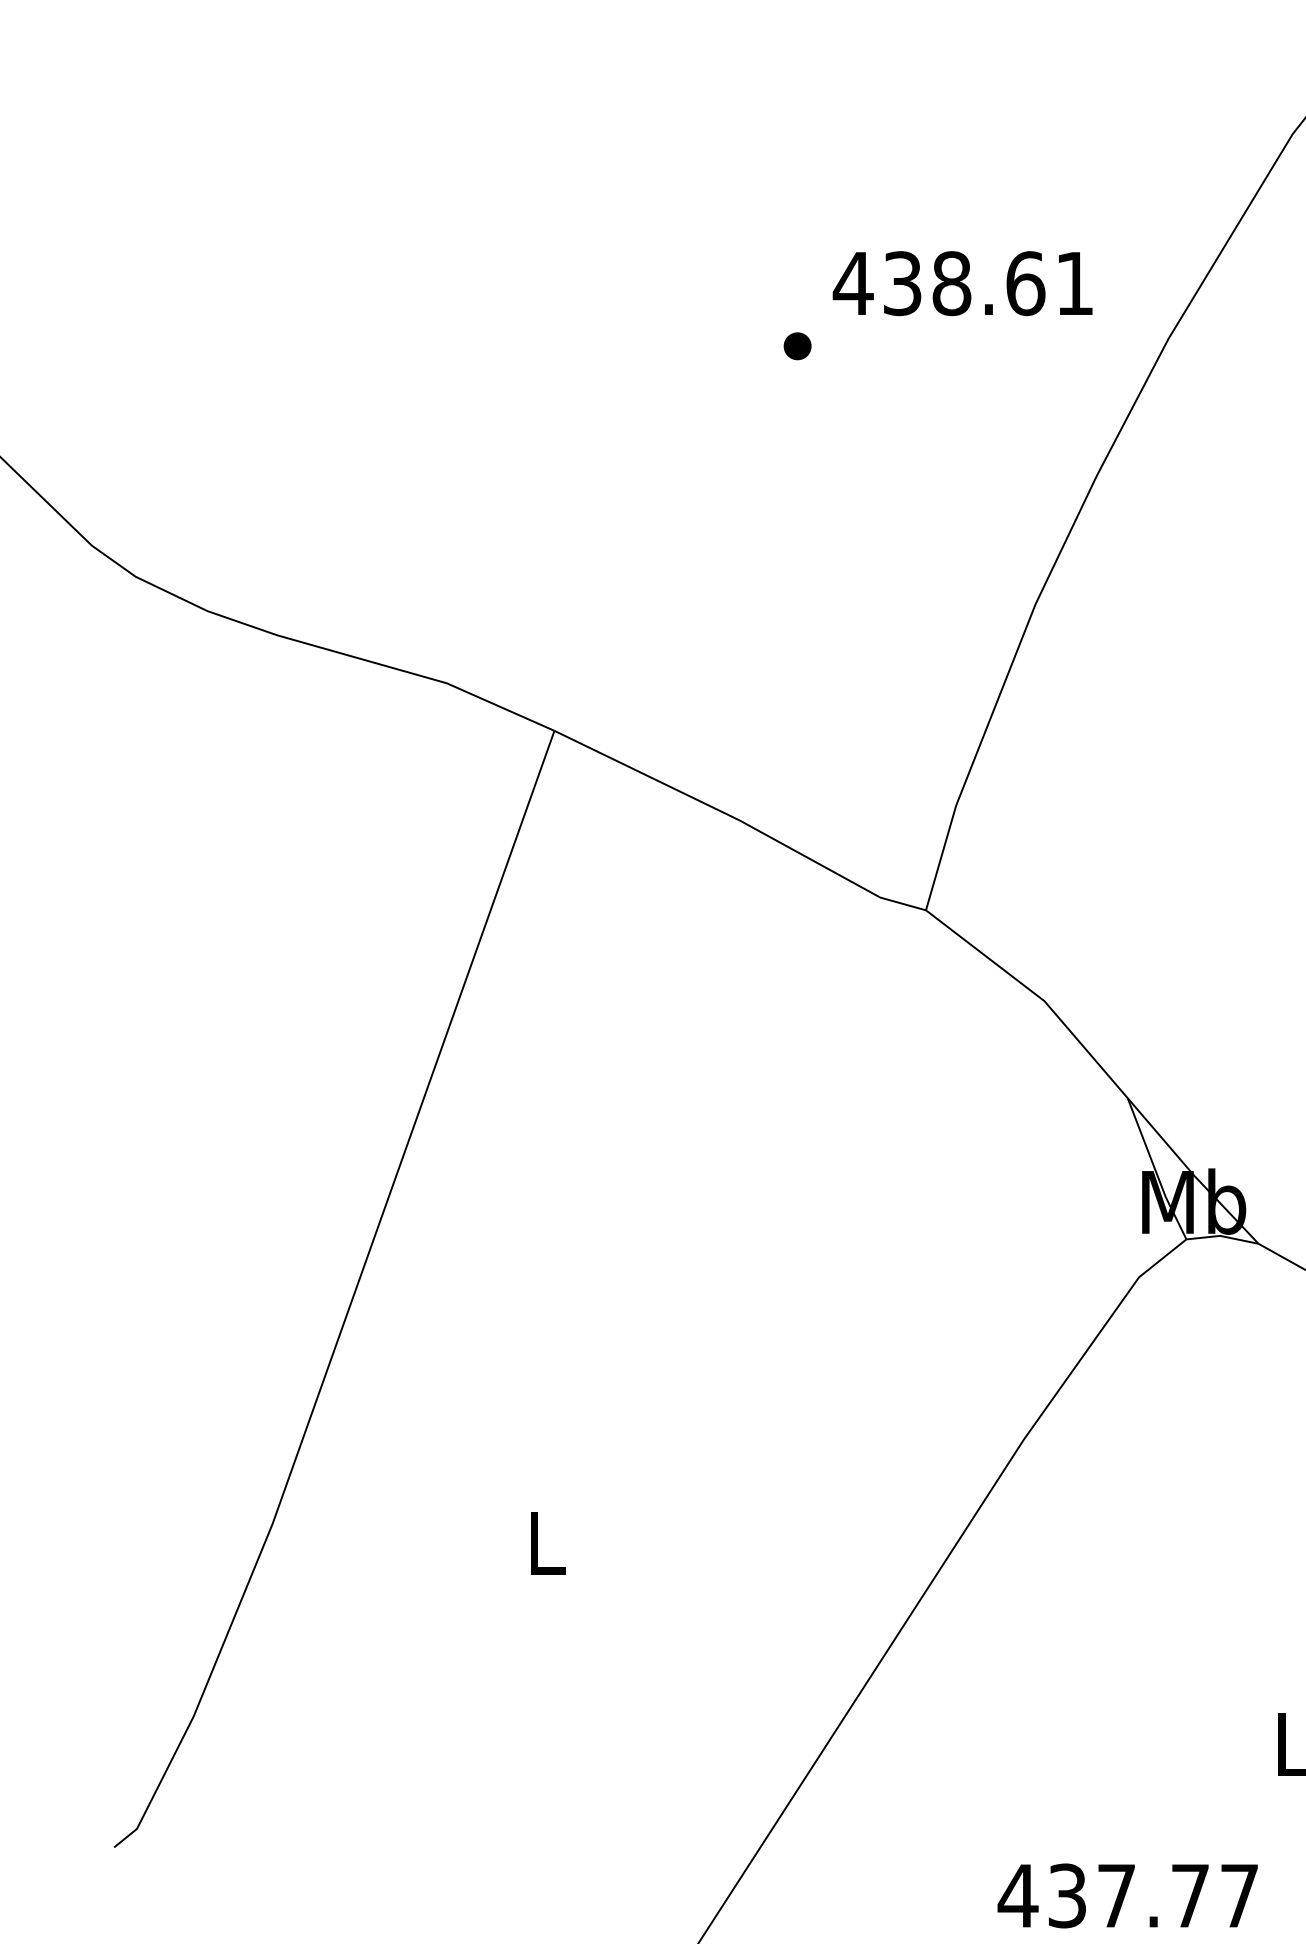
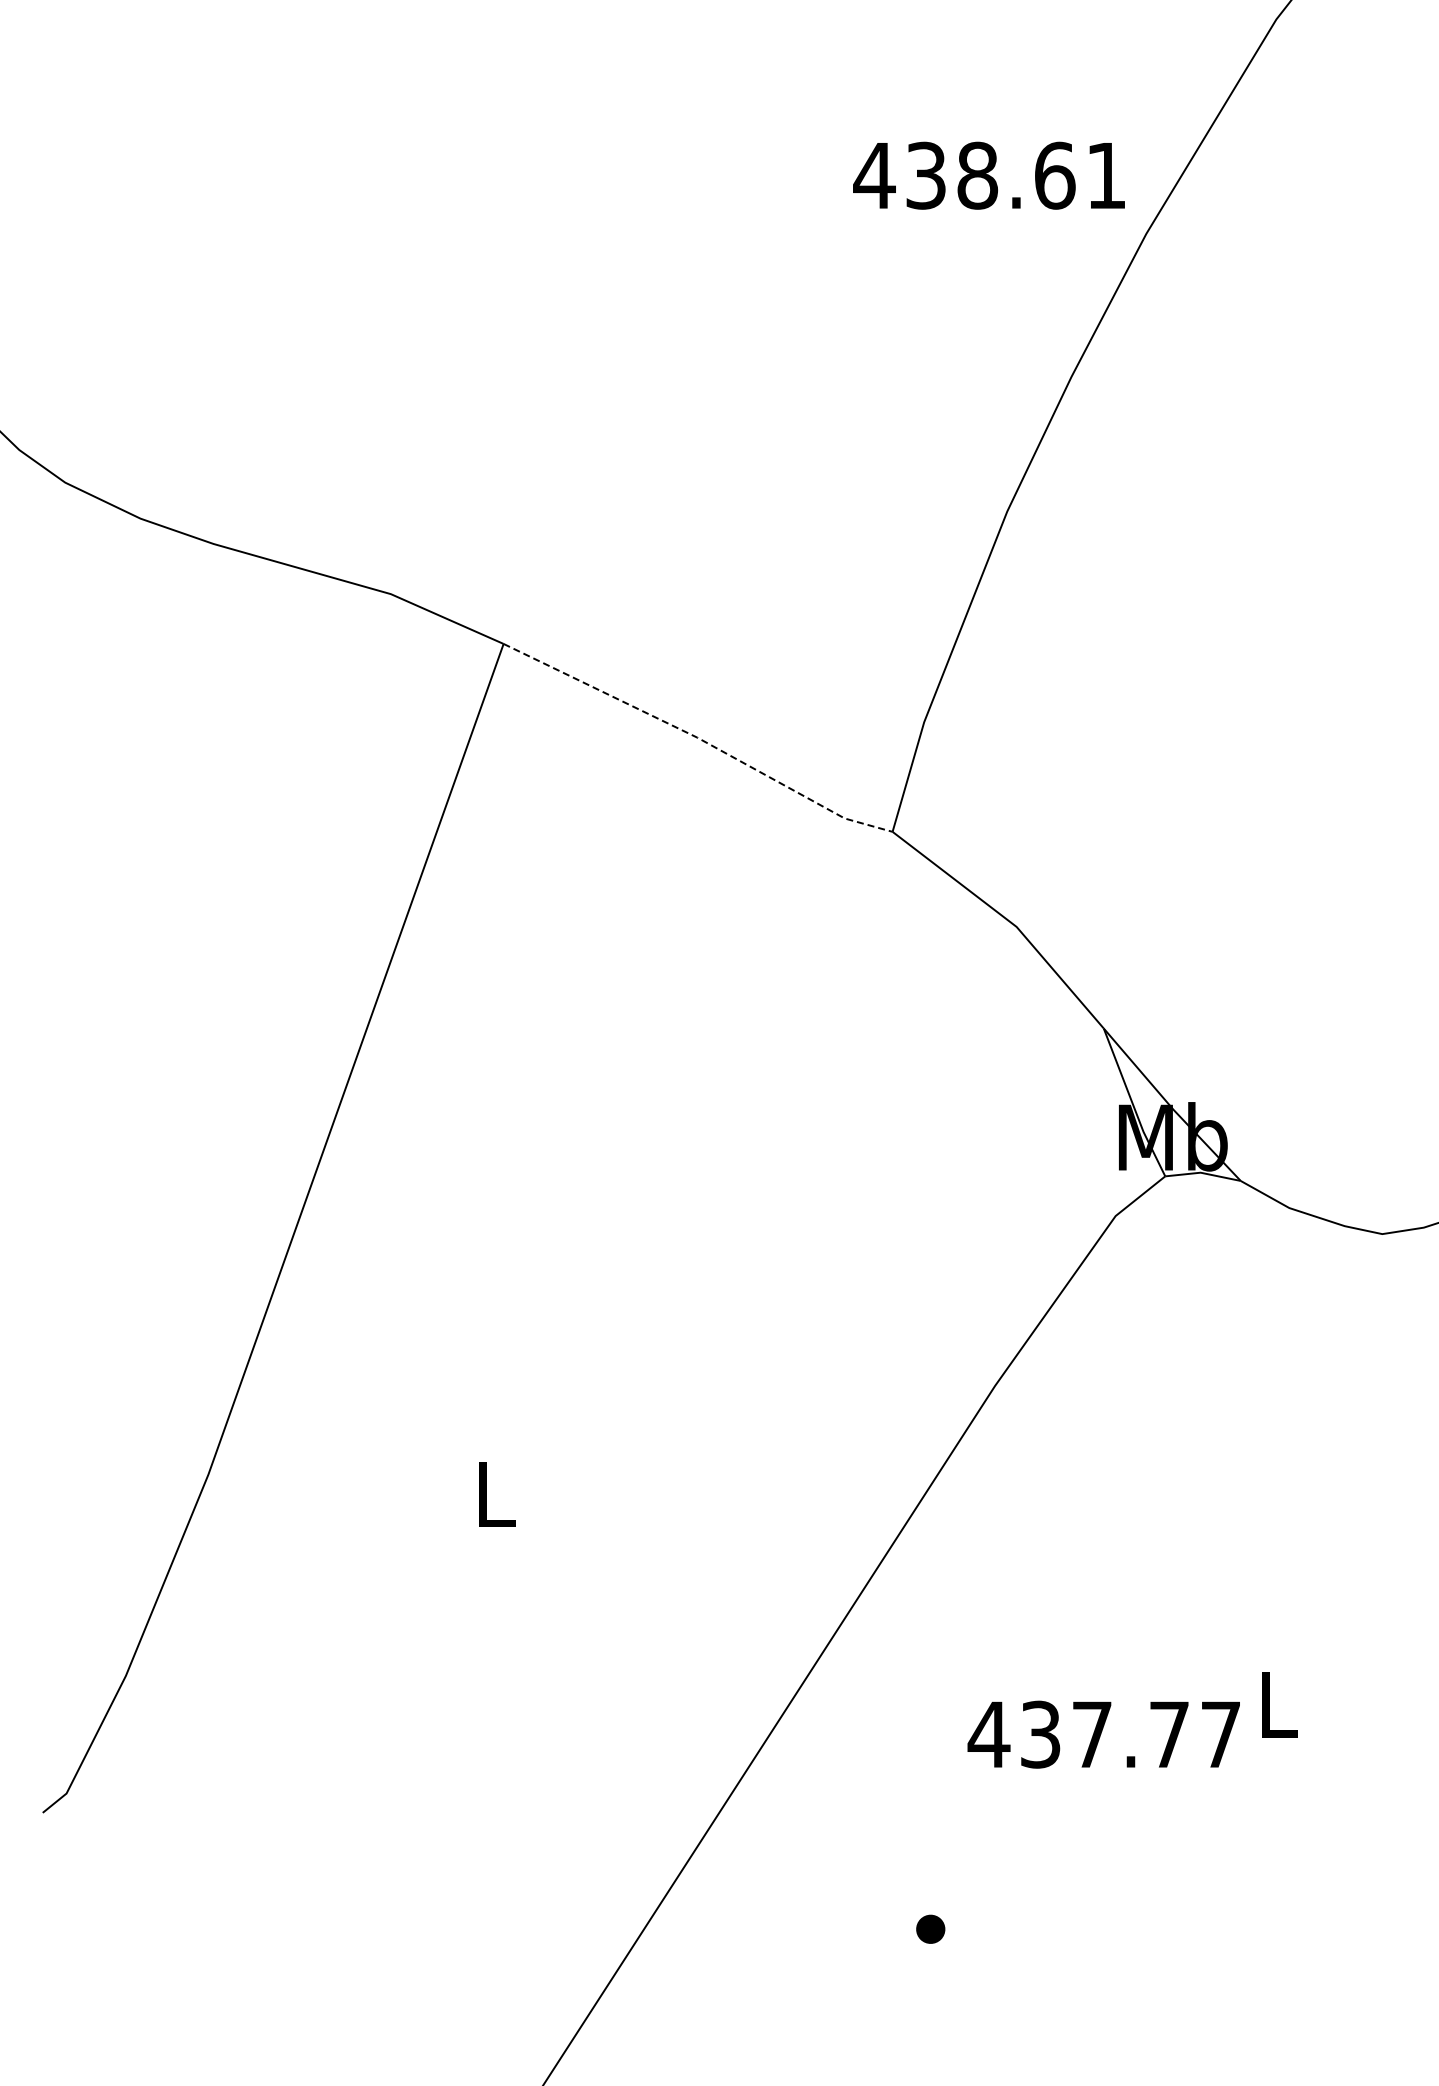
text: (962, 283) -> (988, 175), moved
part: (796, 345) -> (757, 240), removed
line: (741, 821) -> (699, 738), solid -> dashed
text: (1127, 1895) -> (1103, 1734), moved

